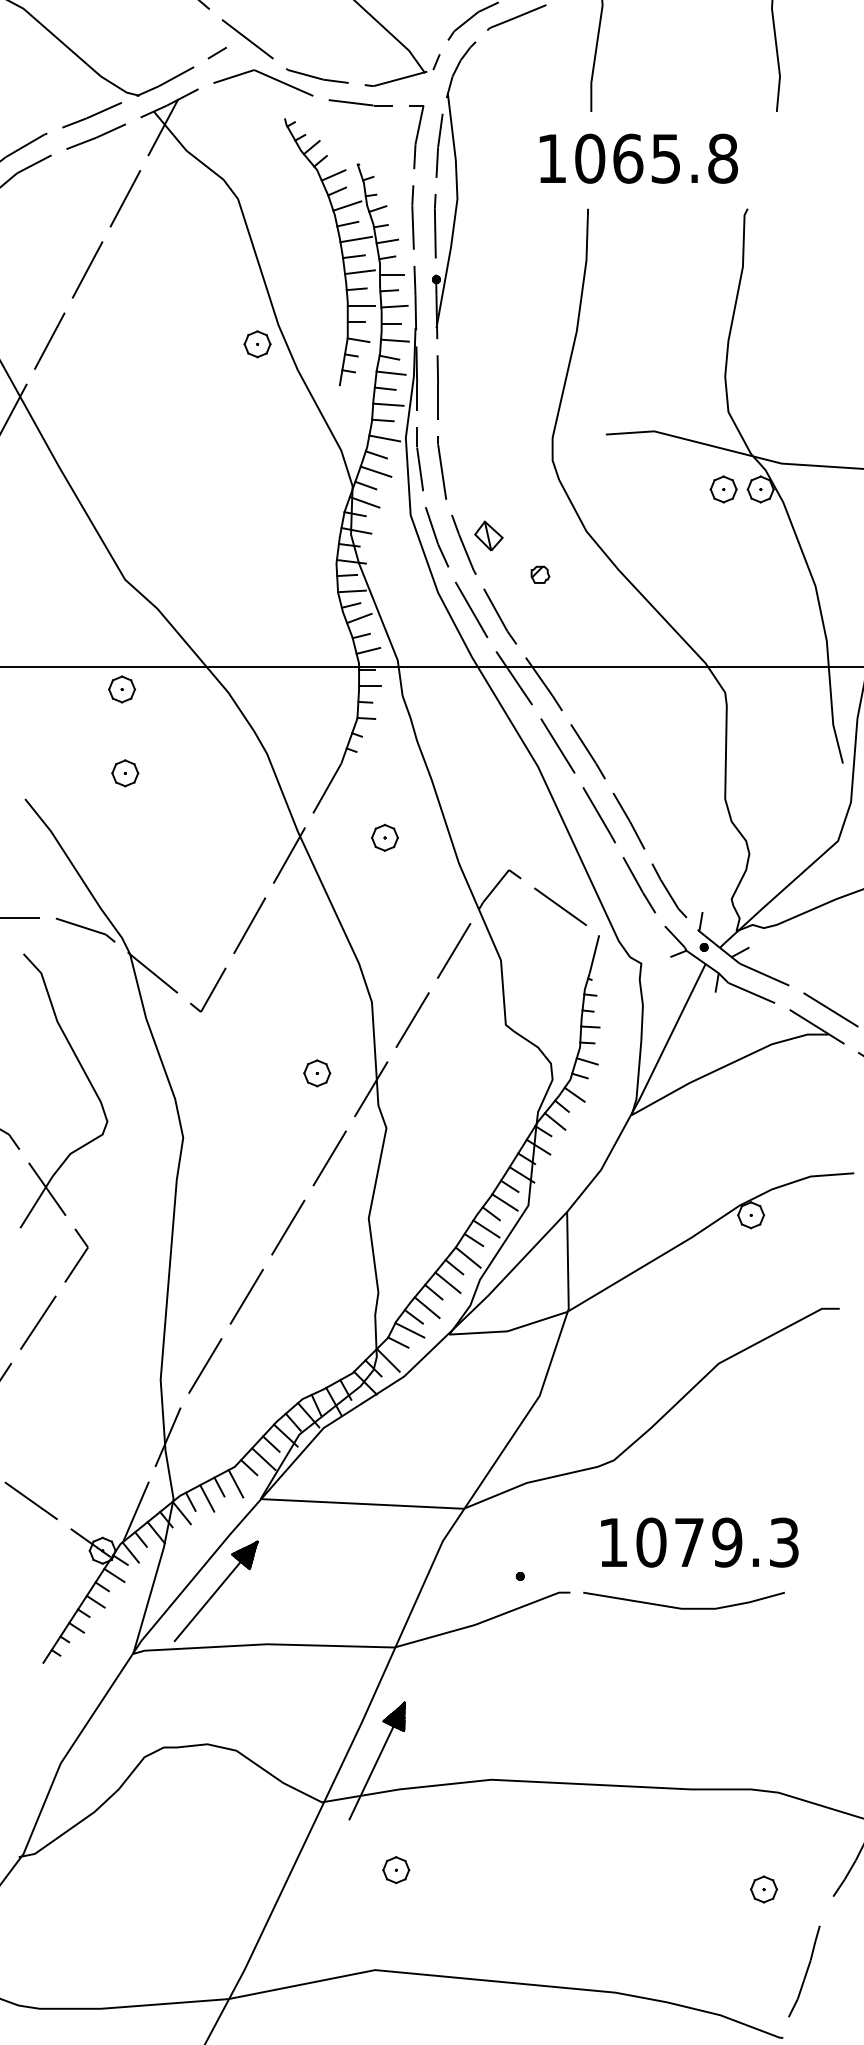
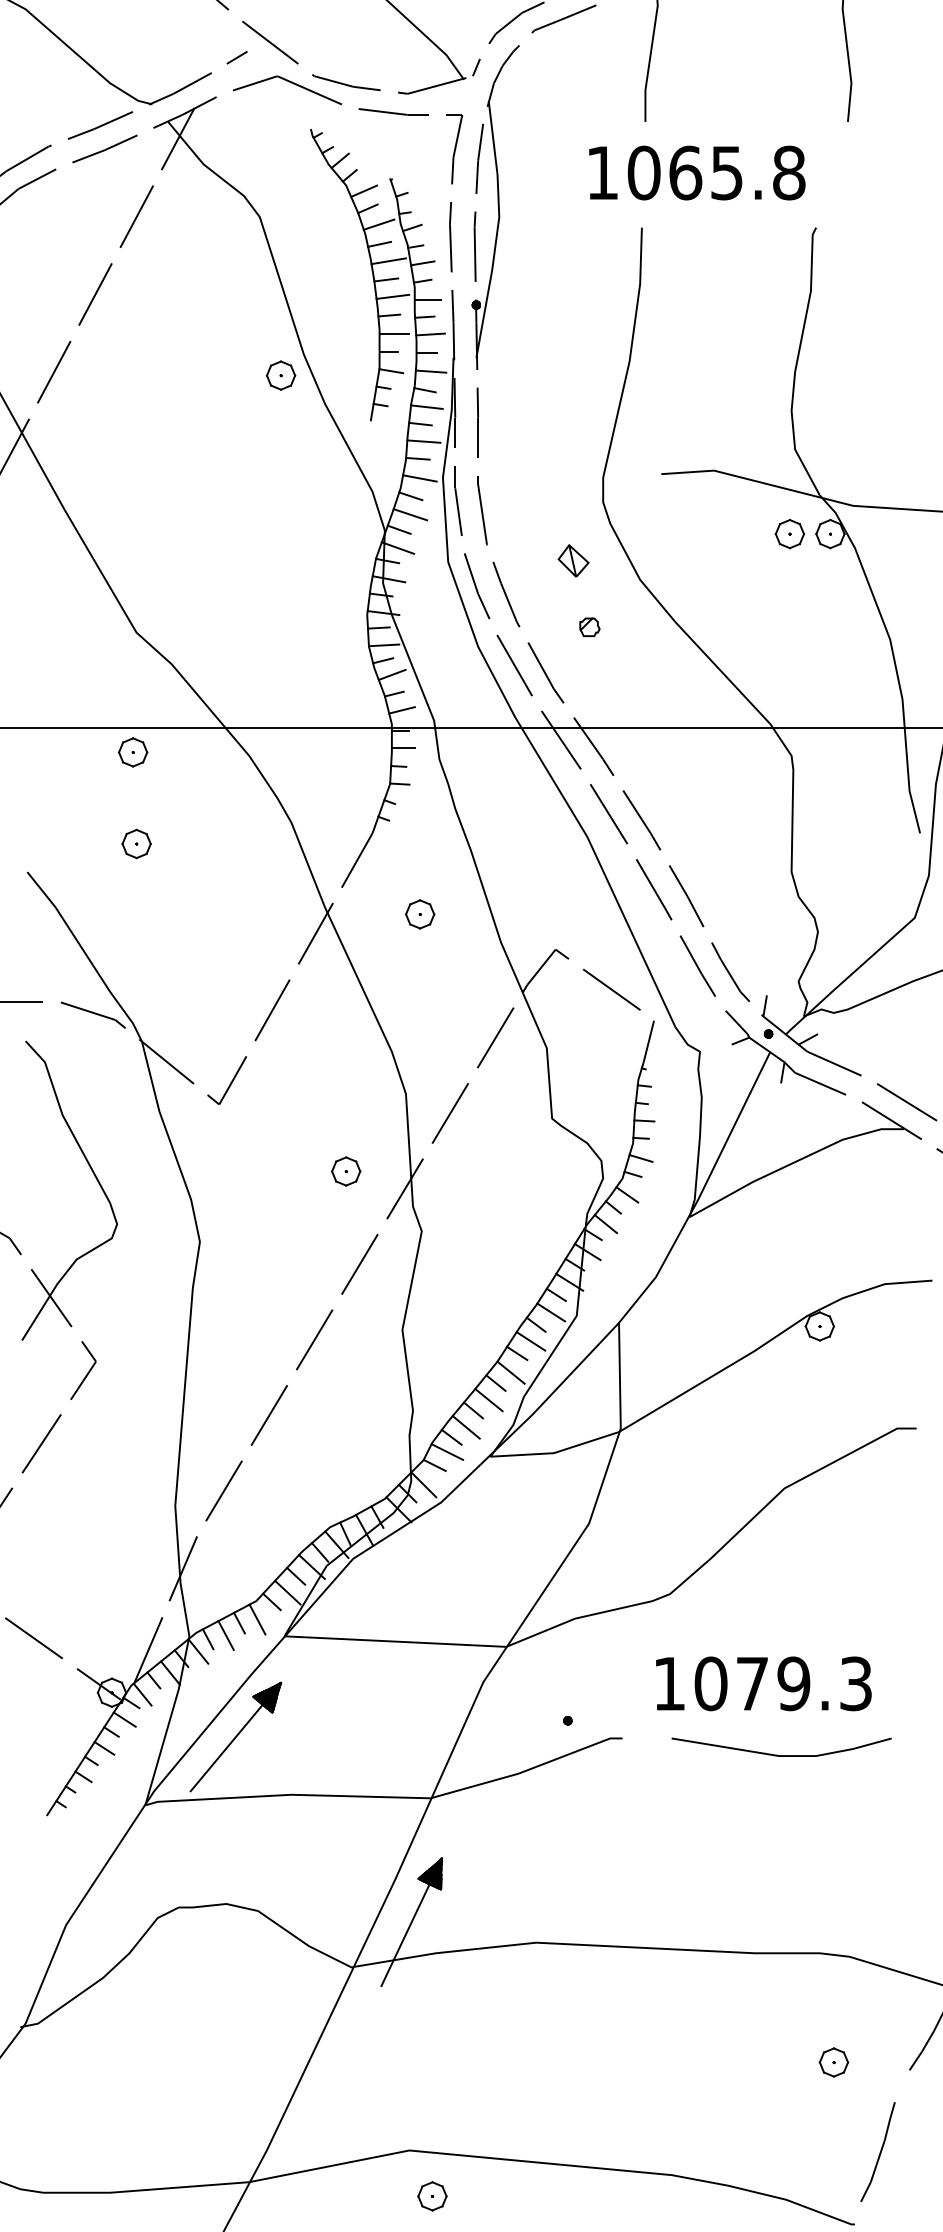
part: (488, 535) -> (573, 560), moved
line: (680, 1607) -> (777, 1754), moved
part: (396, 1870) -> (432, 2196), moved

